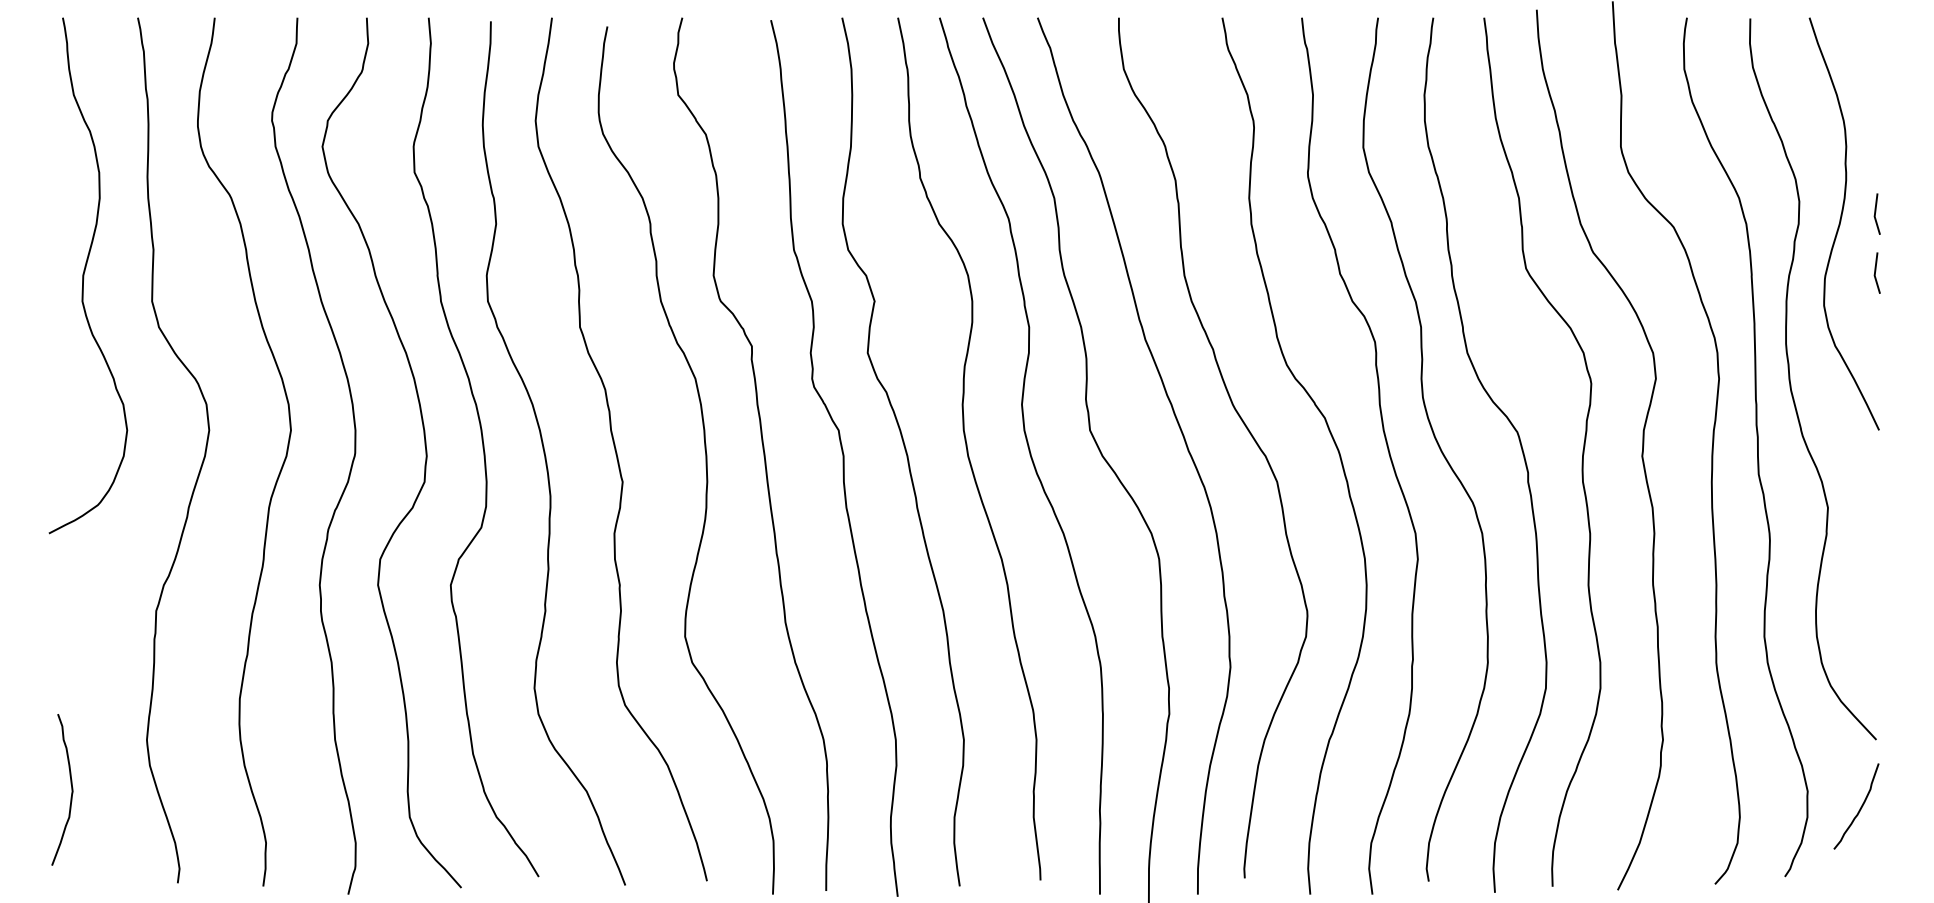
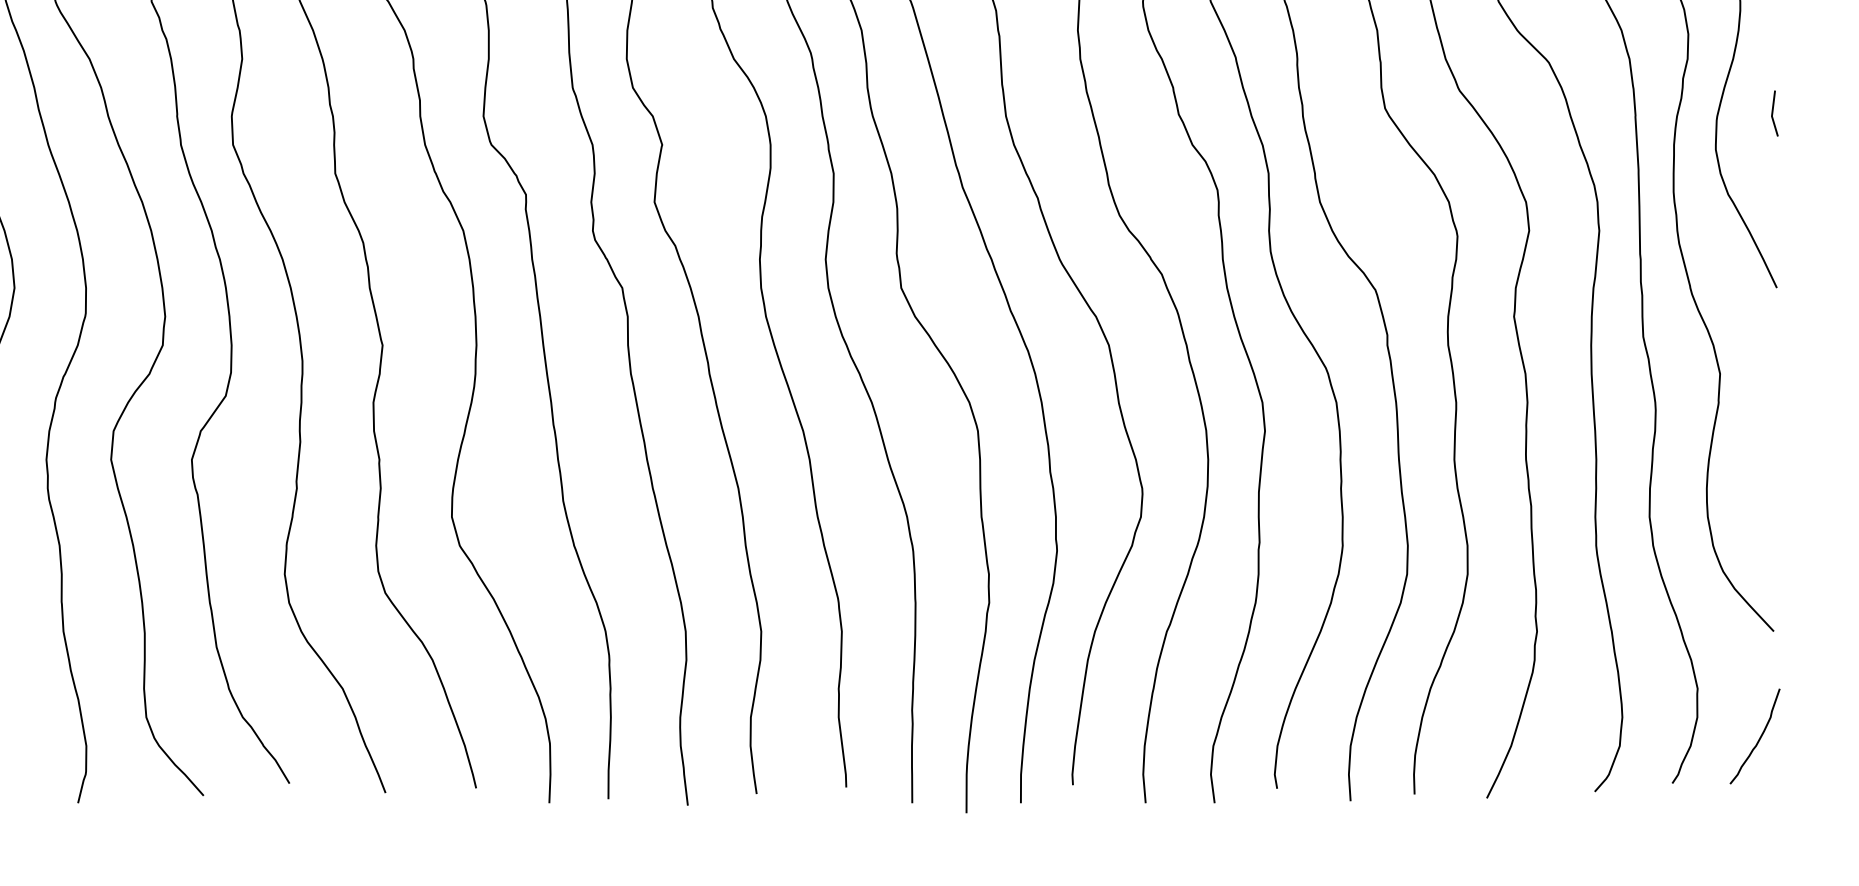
line: (1876, 212) -> (1773, 46), removed
curve: (1859, 808) -> (1758, 738), moved

